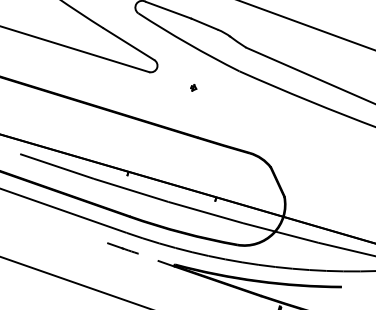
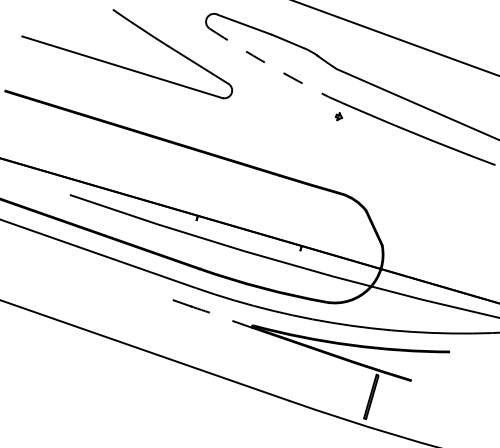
arc: (188, 43) -> (268, 64), solid -> dashed
part: (193, 87) -> (338, 116), moved

